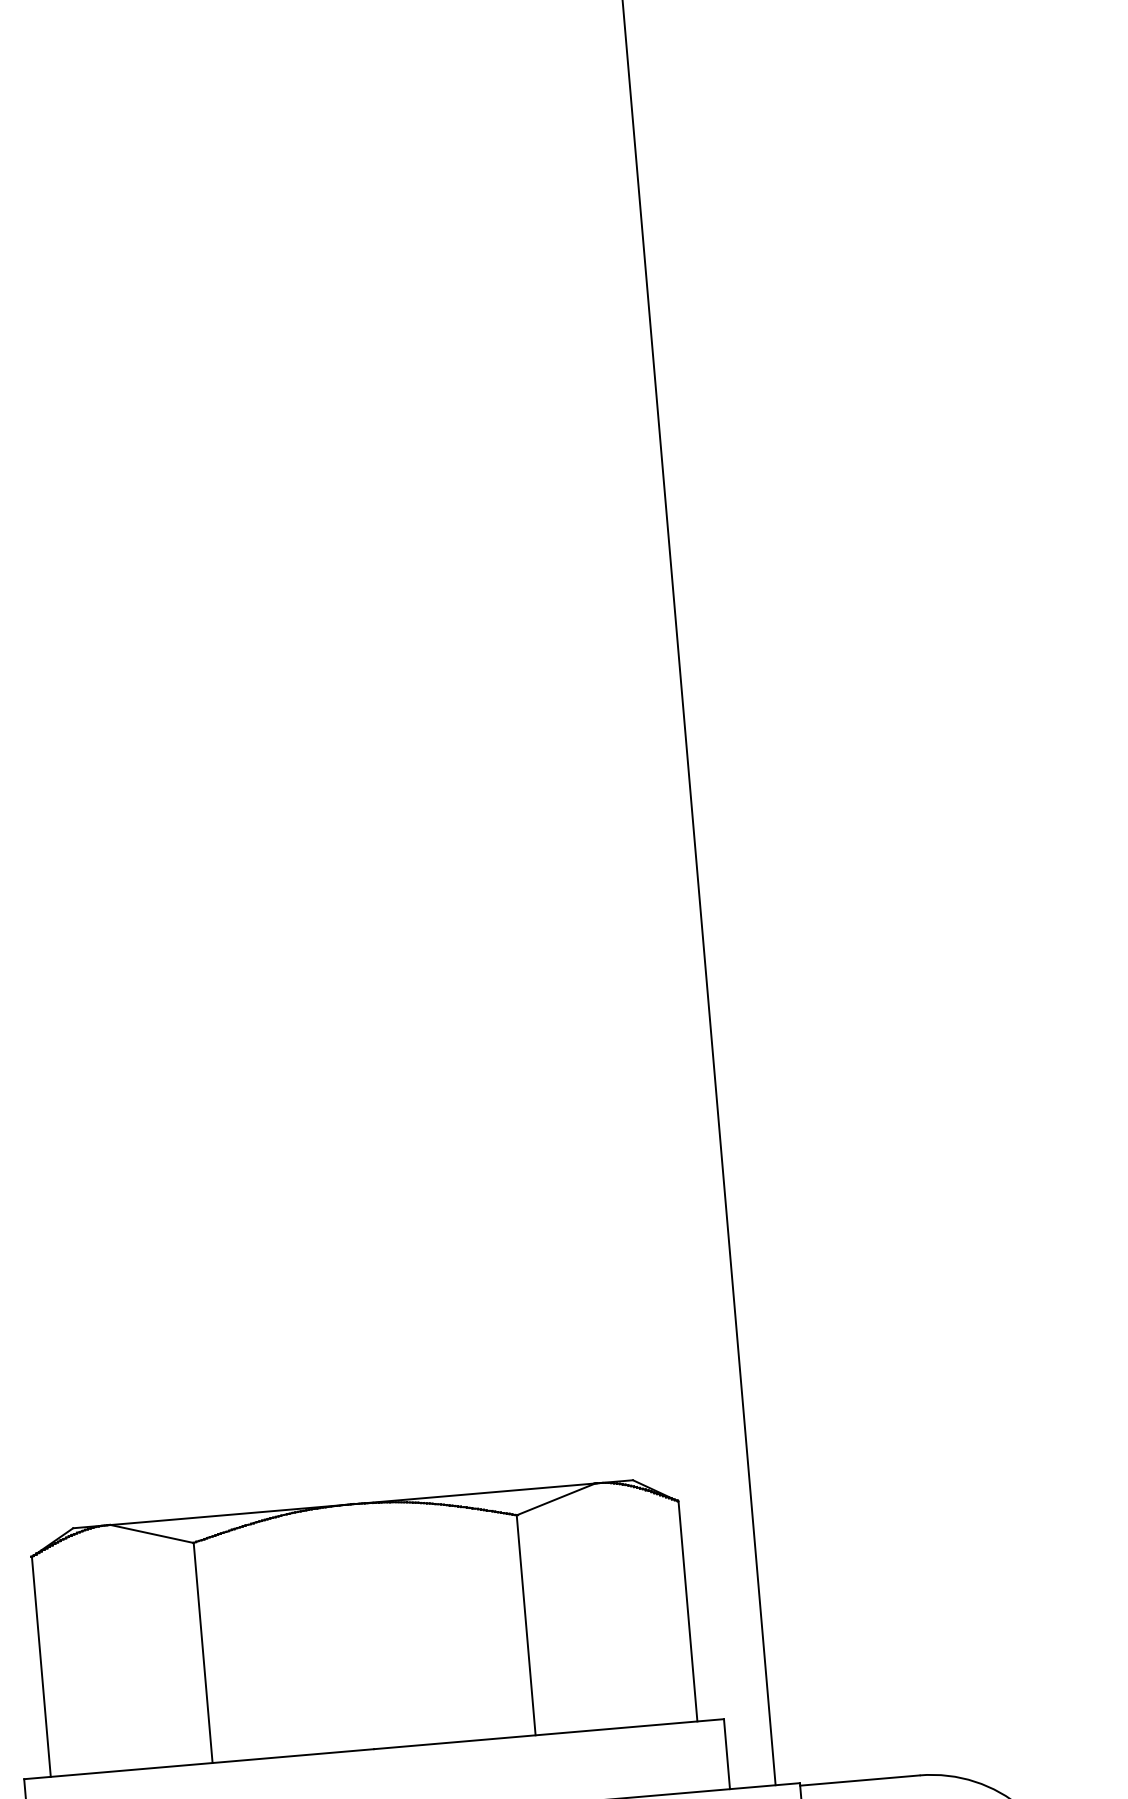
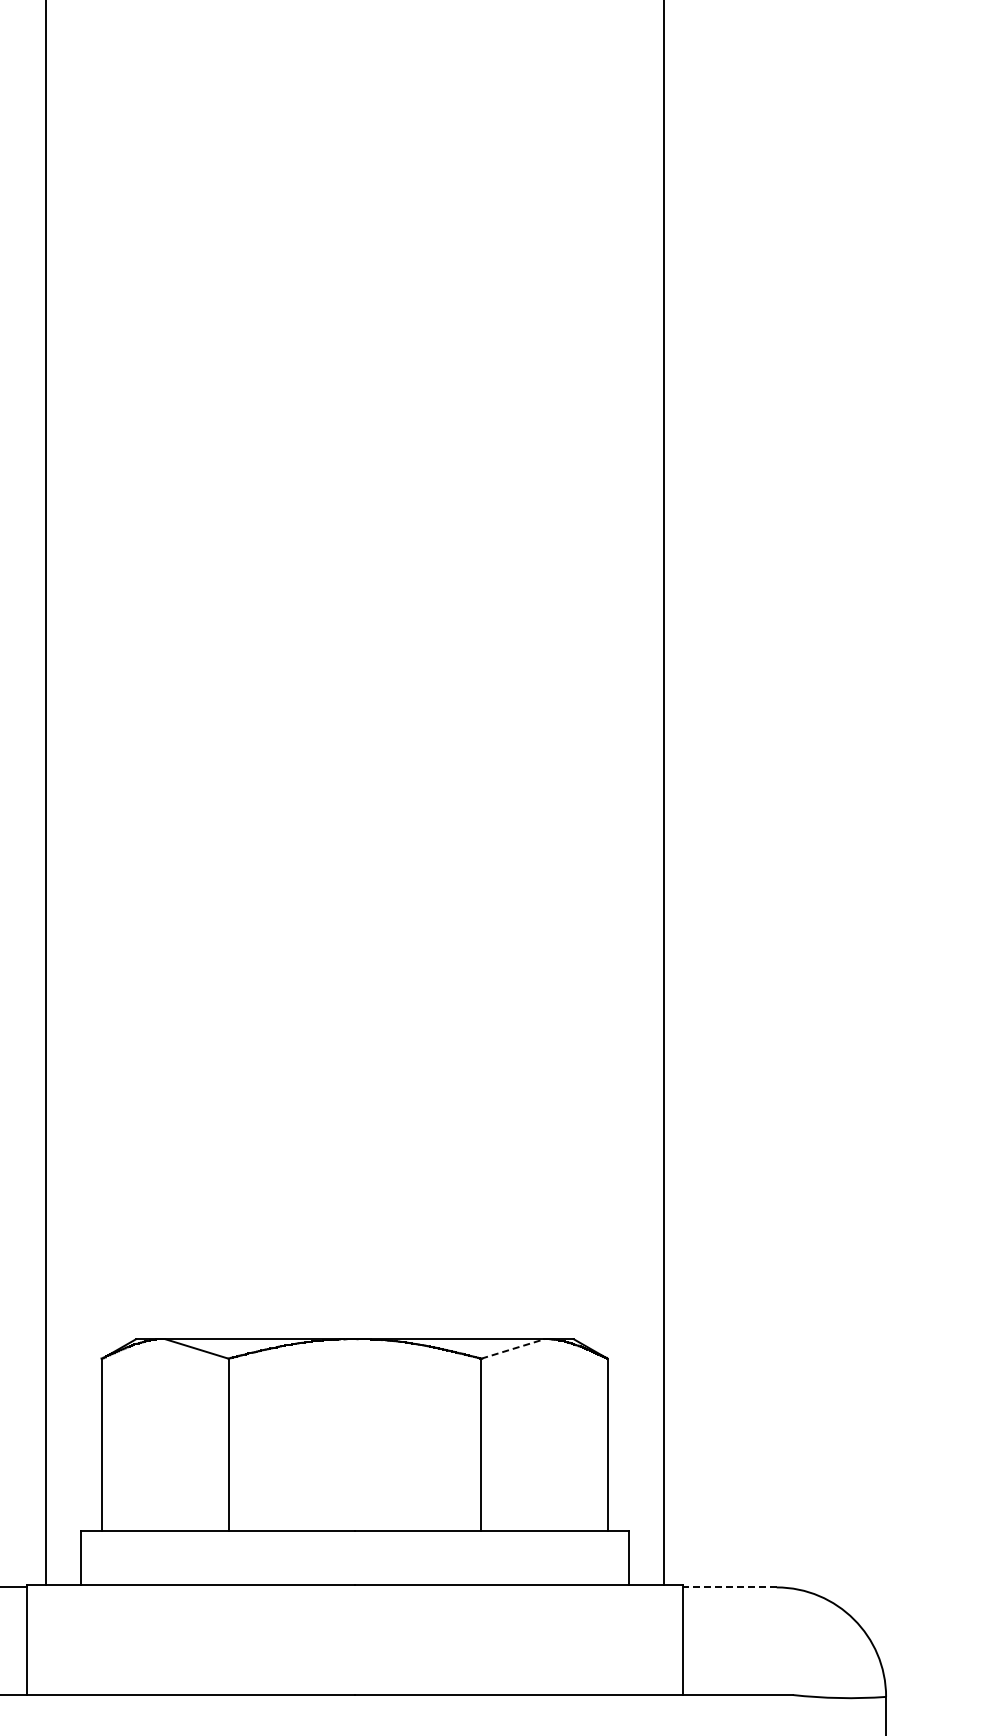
line: (556, 1498) -> (513, 1348), solid -> dashed
line: (859, 1780) -> (729, 1587), solid -> dashed

